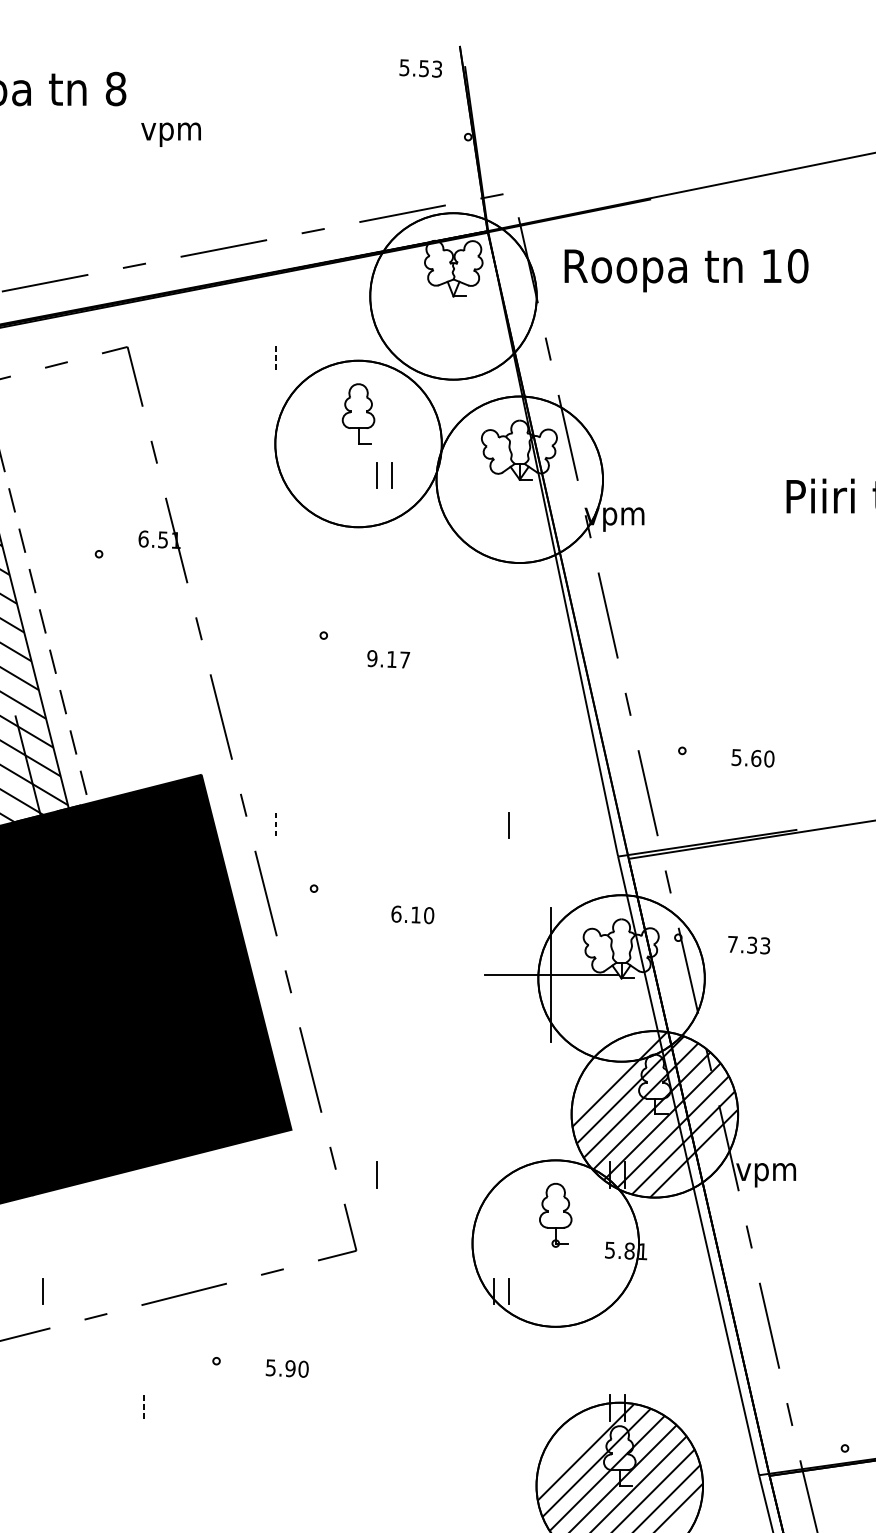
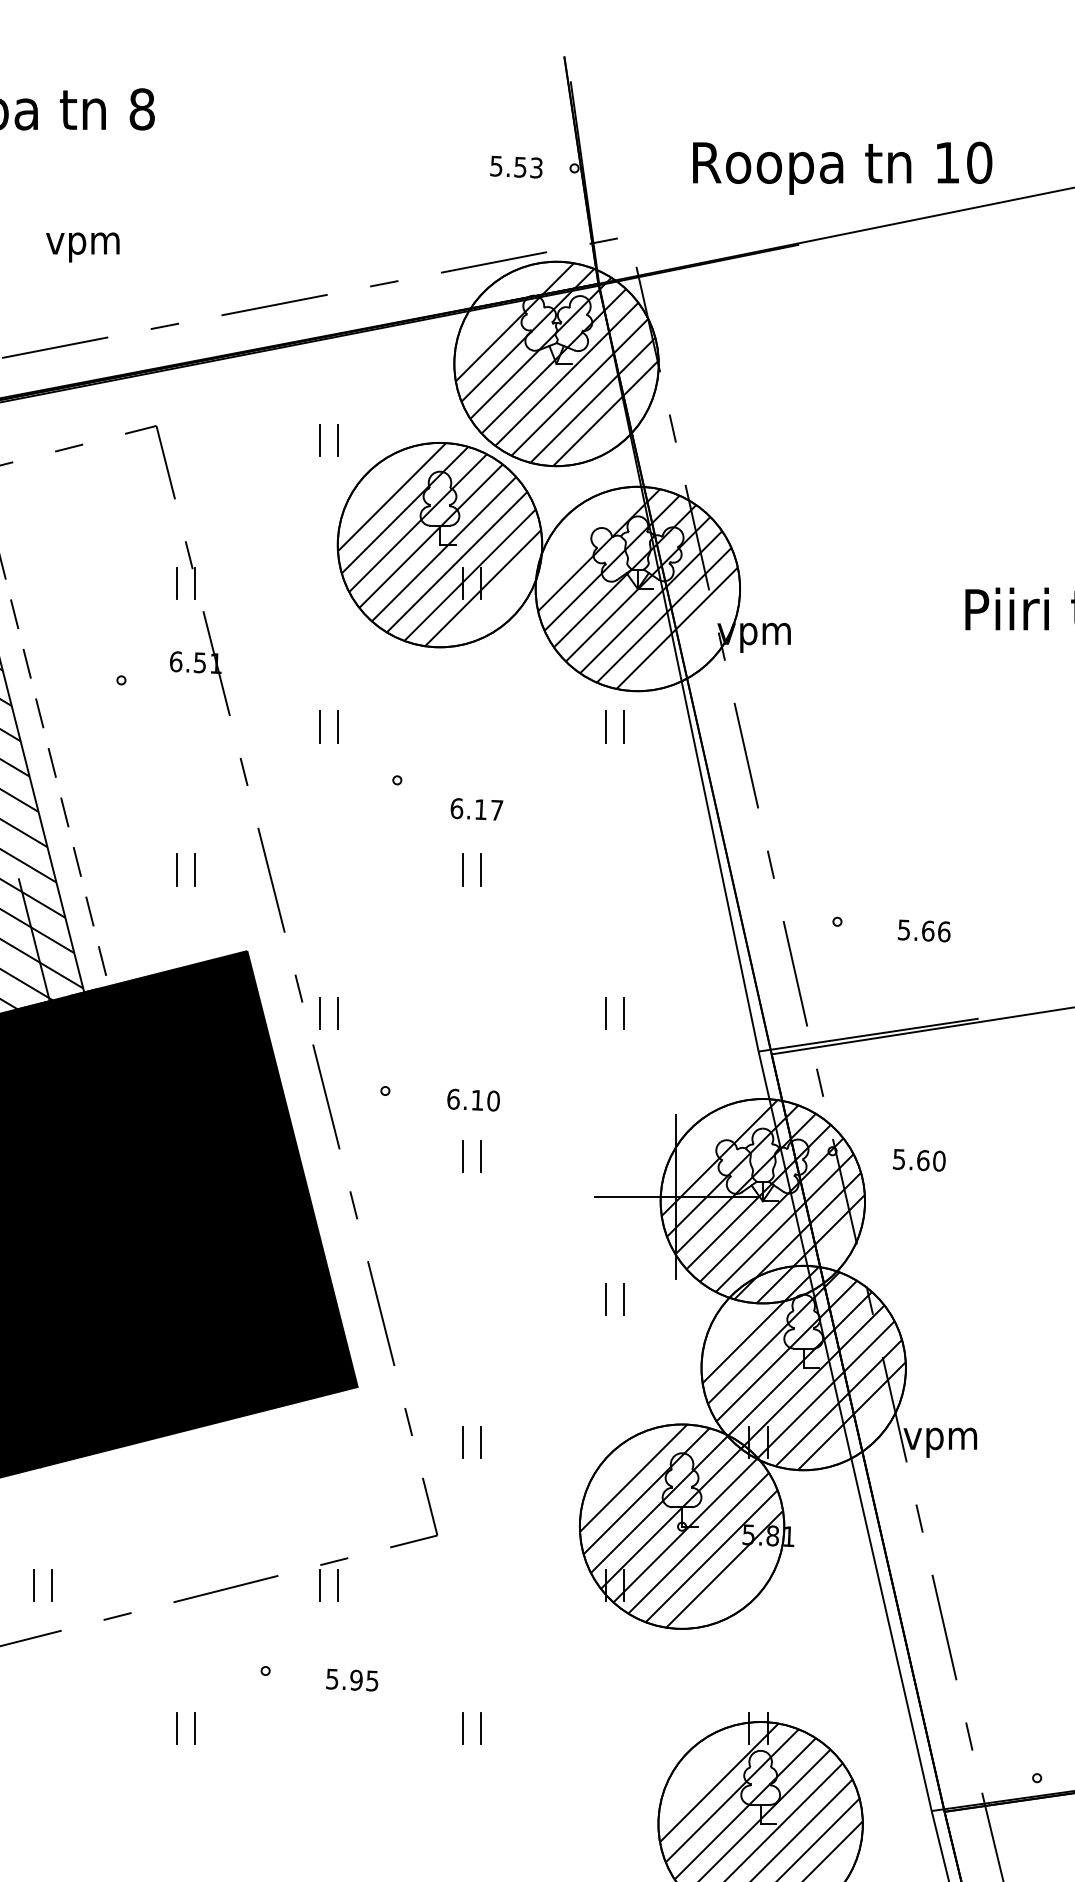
text: (420, 67) -> (516, 166), moved
text: (170, 134) -> (82, 247), moved
text: (686, 270) -> (842, 167), moved
hatch: (453, 296) -> (556, 364), added
line: (260, 358) -> (319, 440), added
line: (275, 358) -> (338, 440), dashed -> solid
hatch: (358, 443) -> (439, 544), added
line: (143, 475) -> (176, 583), added
line: (159, 475) -> (195, 583), added
hatch: (519, 479) -> (637, 588), added
line: (260, 591) -> (319, 726), added
line: (275, 591) -> (338, 726), added
line: (493, 591) -> (605, 726), added
line: (508, 591) -> (624, 726), added
text: (372, 658) -> (456, 808), 9.17 -> 6.17
line: (143, 708) -> (176, 869), added
line: (159, 708) -> (195, 869), added
line: (376, 708) -> (462, 869), added
line: (392, 708) -> (481, 869), added
text: (769, 758) -> (944, 931), 5.60 -> 5.66
line: (260, 824) -> (319, 1012), added
line: (493, 824) -> (605, 1012), added
line: (275, 825) -> (338, 1013), dashed -> solid
text: (412, 914) -> (473, 1099), moved
line: (376, 941) -> (462, 1155), added
line: (392, 941) -> (481, 1155), added
text: (748, 945) -> (918, 1160), 7.33 -> 5.60
hatch: (621, 978) -> (762, 1201), added
line: (493, 1057) -> (605, 1298), added
line: (508, 1057) -> (624, 1298), added
line: (392, 1174) -> (481, 1441), added
hatch: (555, 1242) -> (681, 1525), added
line: (27, 1290) -> (33, 1584), added
line: (260, 1290) -> (319, 1584), added
line: (275, 1290) -> (338, 1584), added
text: (303, 1368) -> (372, 1680), 5.90 -> 5.95
line: (143, 1407) -> (176, 1728), dashed -> solid
line: (159, 1407) -> (195, 1728), added
line: (376, 1407) -> (462, 1728), added
line: (392, 1407) -> (481, 1728), added

